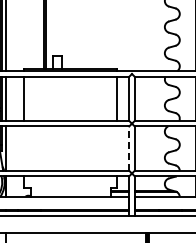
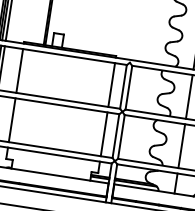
line: (24, 148) -> (12, 120), added
line: (117, 148) -> (104, 134), added
line: (129, 148) -> (116, 136), dashed -> solid

